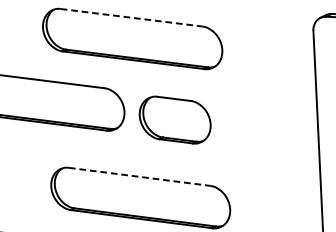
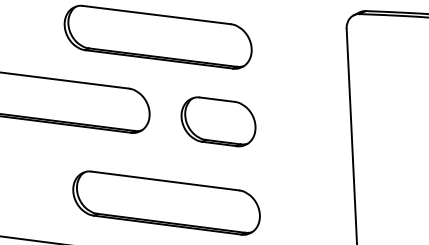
line: (132, 18) -> (157, 15), dashed -> solid
part: (175, 119) -> (218, 121), moved
line: (139, 177) -> (165, 181), dashed -> solid

